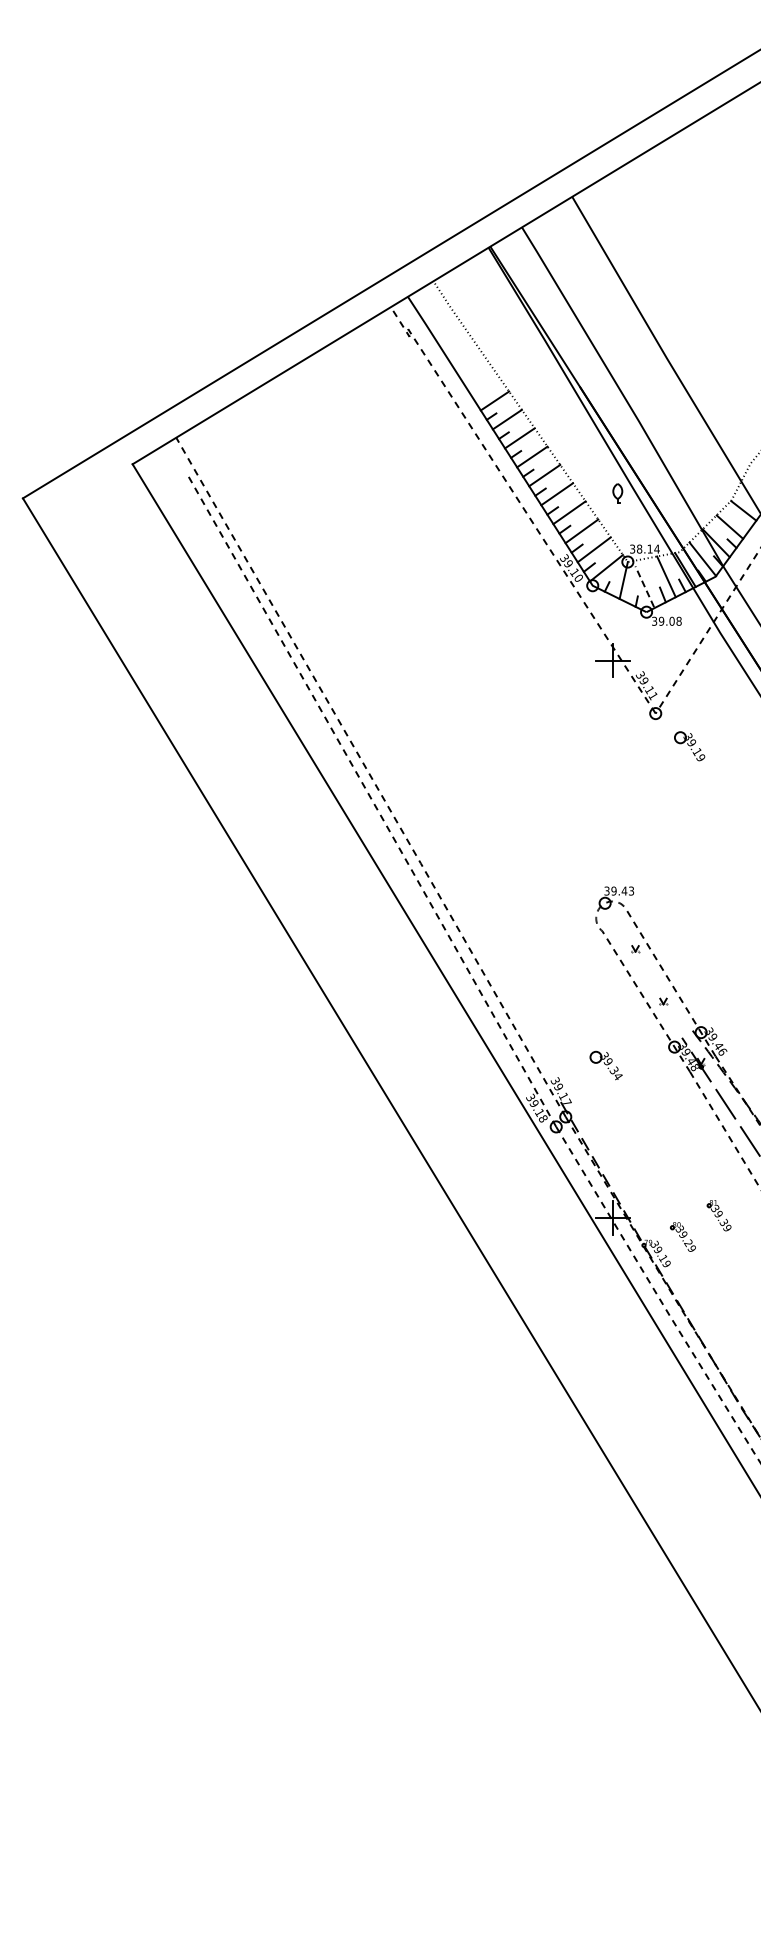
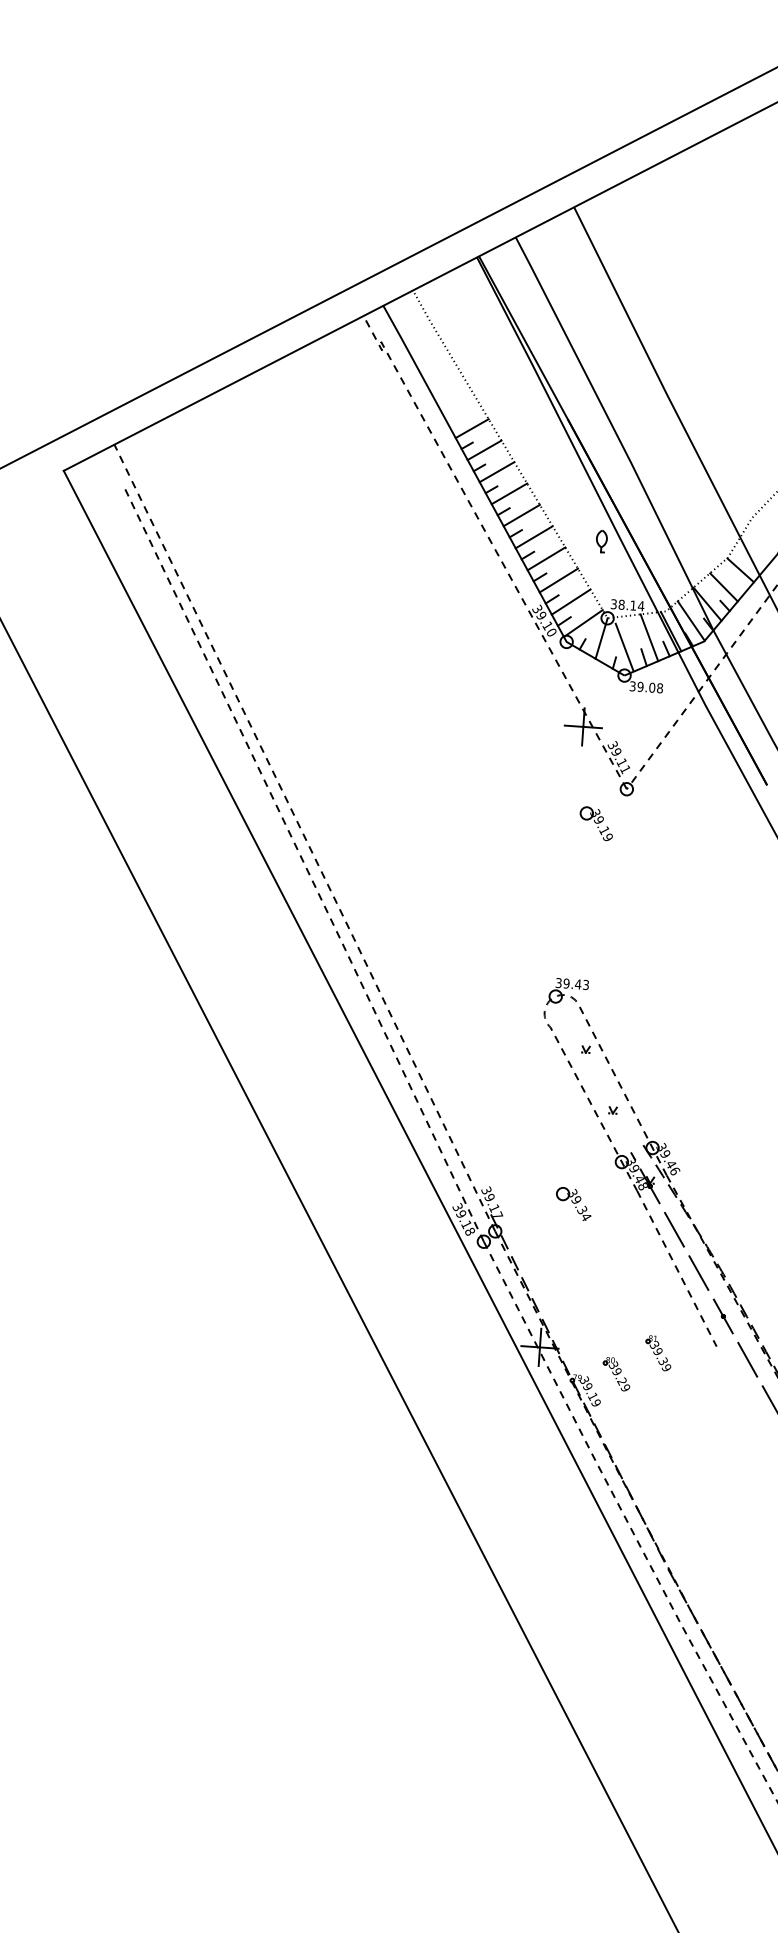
line: (644, 586) -> (624, 646), dashed -> solid
part: (689, 746) -> (596, 823), moved
part: (605, 1065) -> (572, 1203), moved

